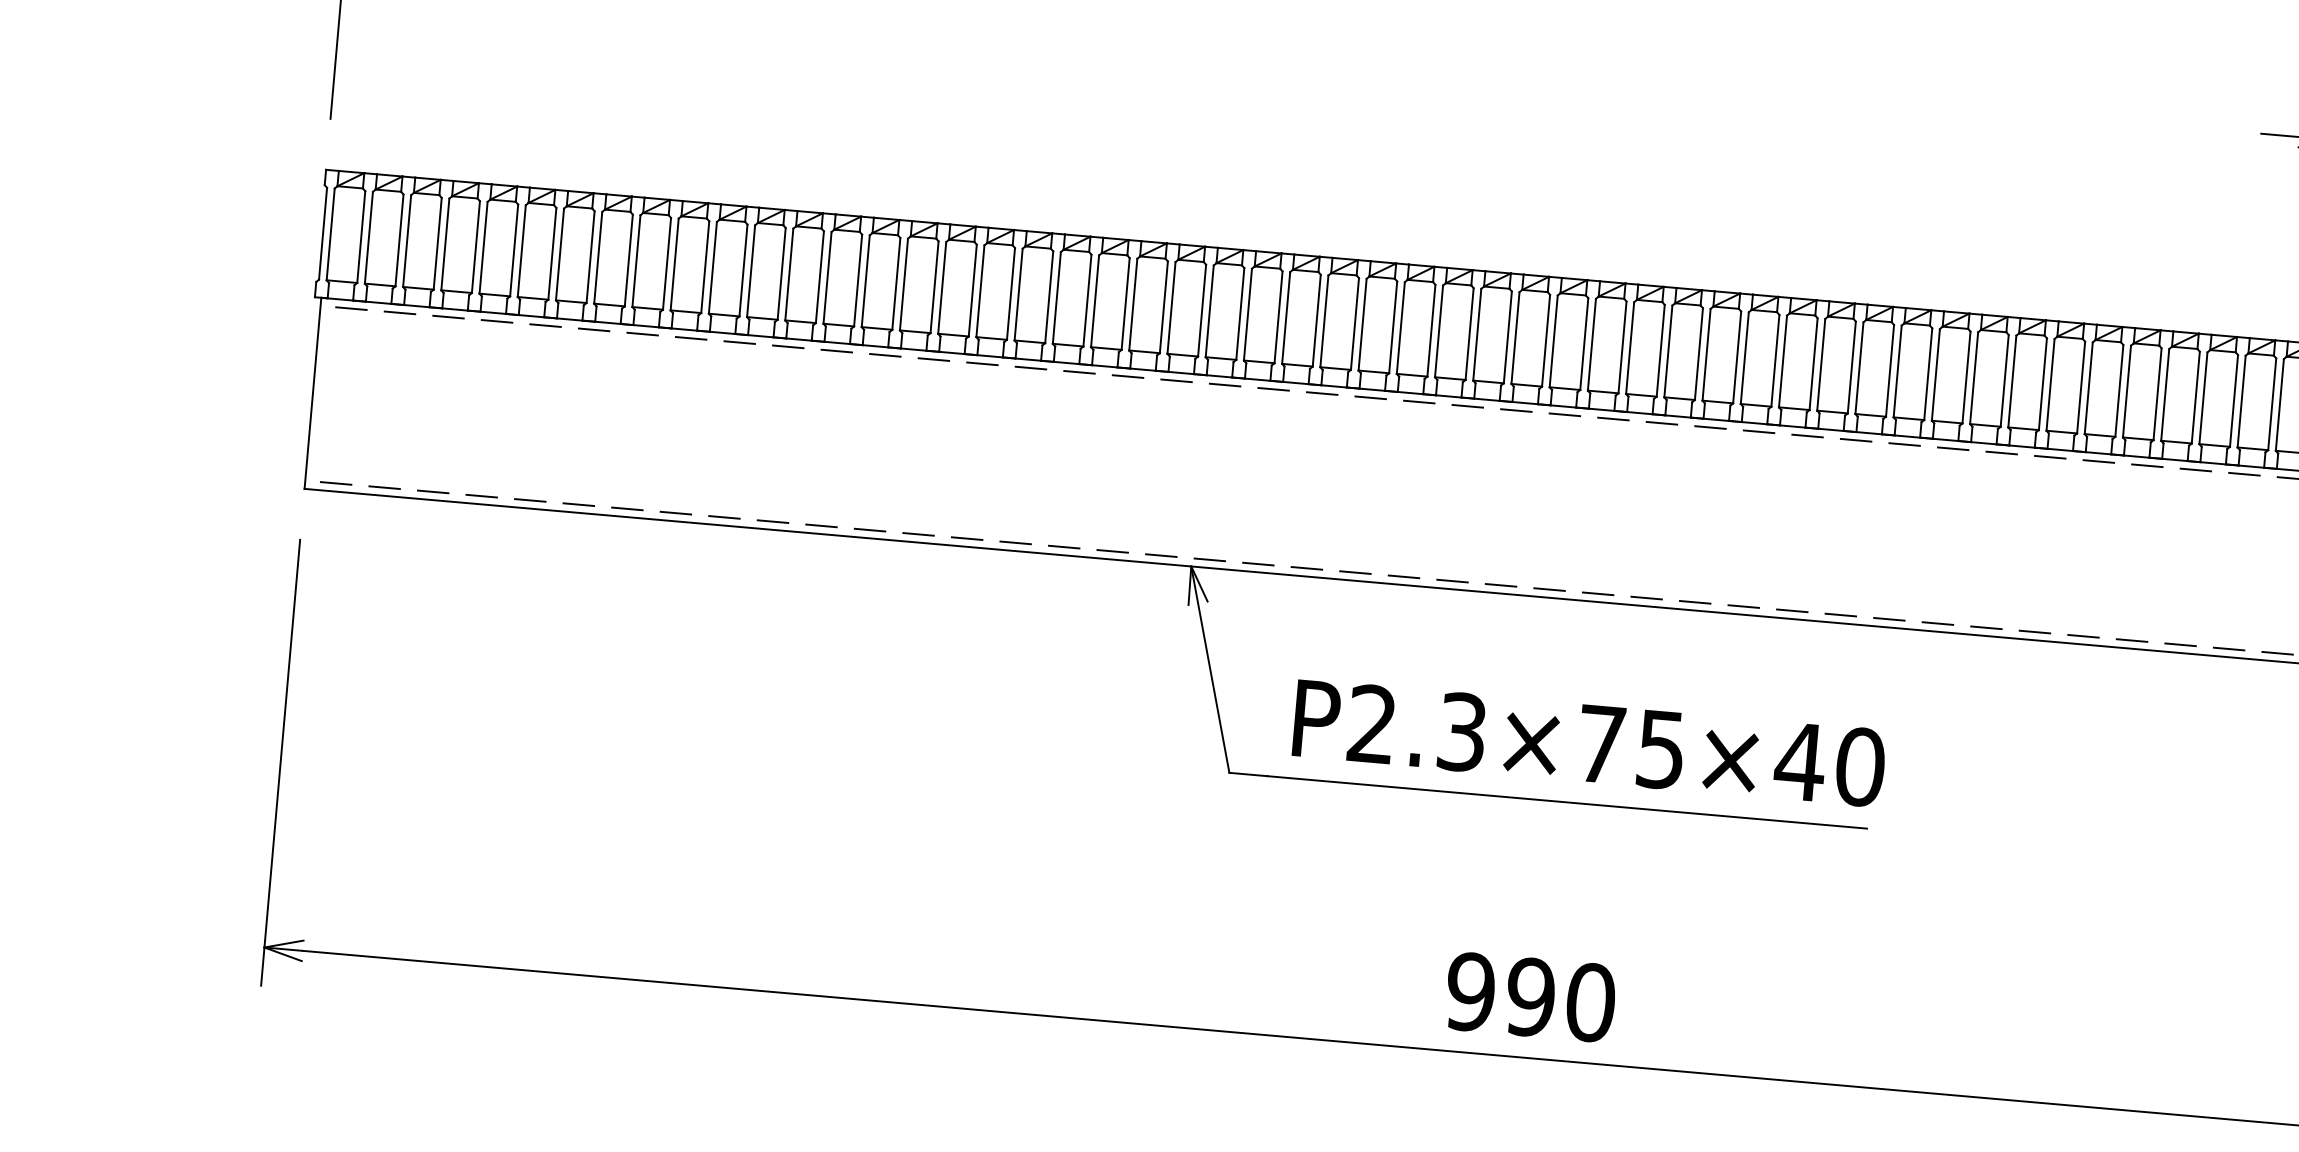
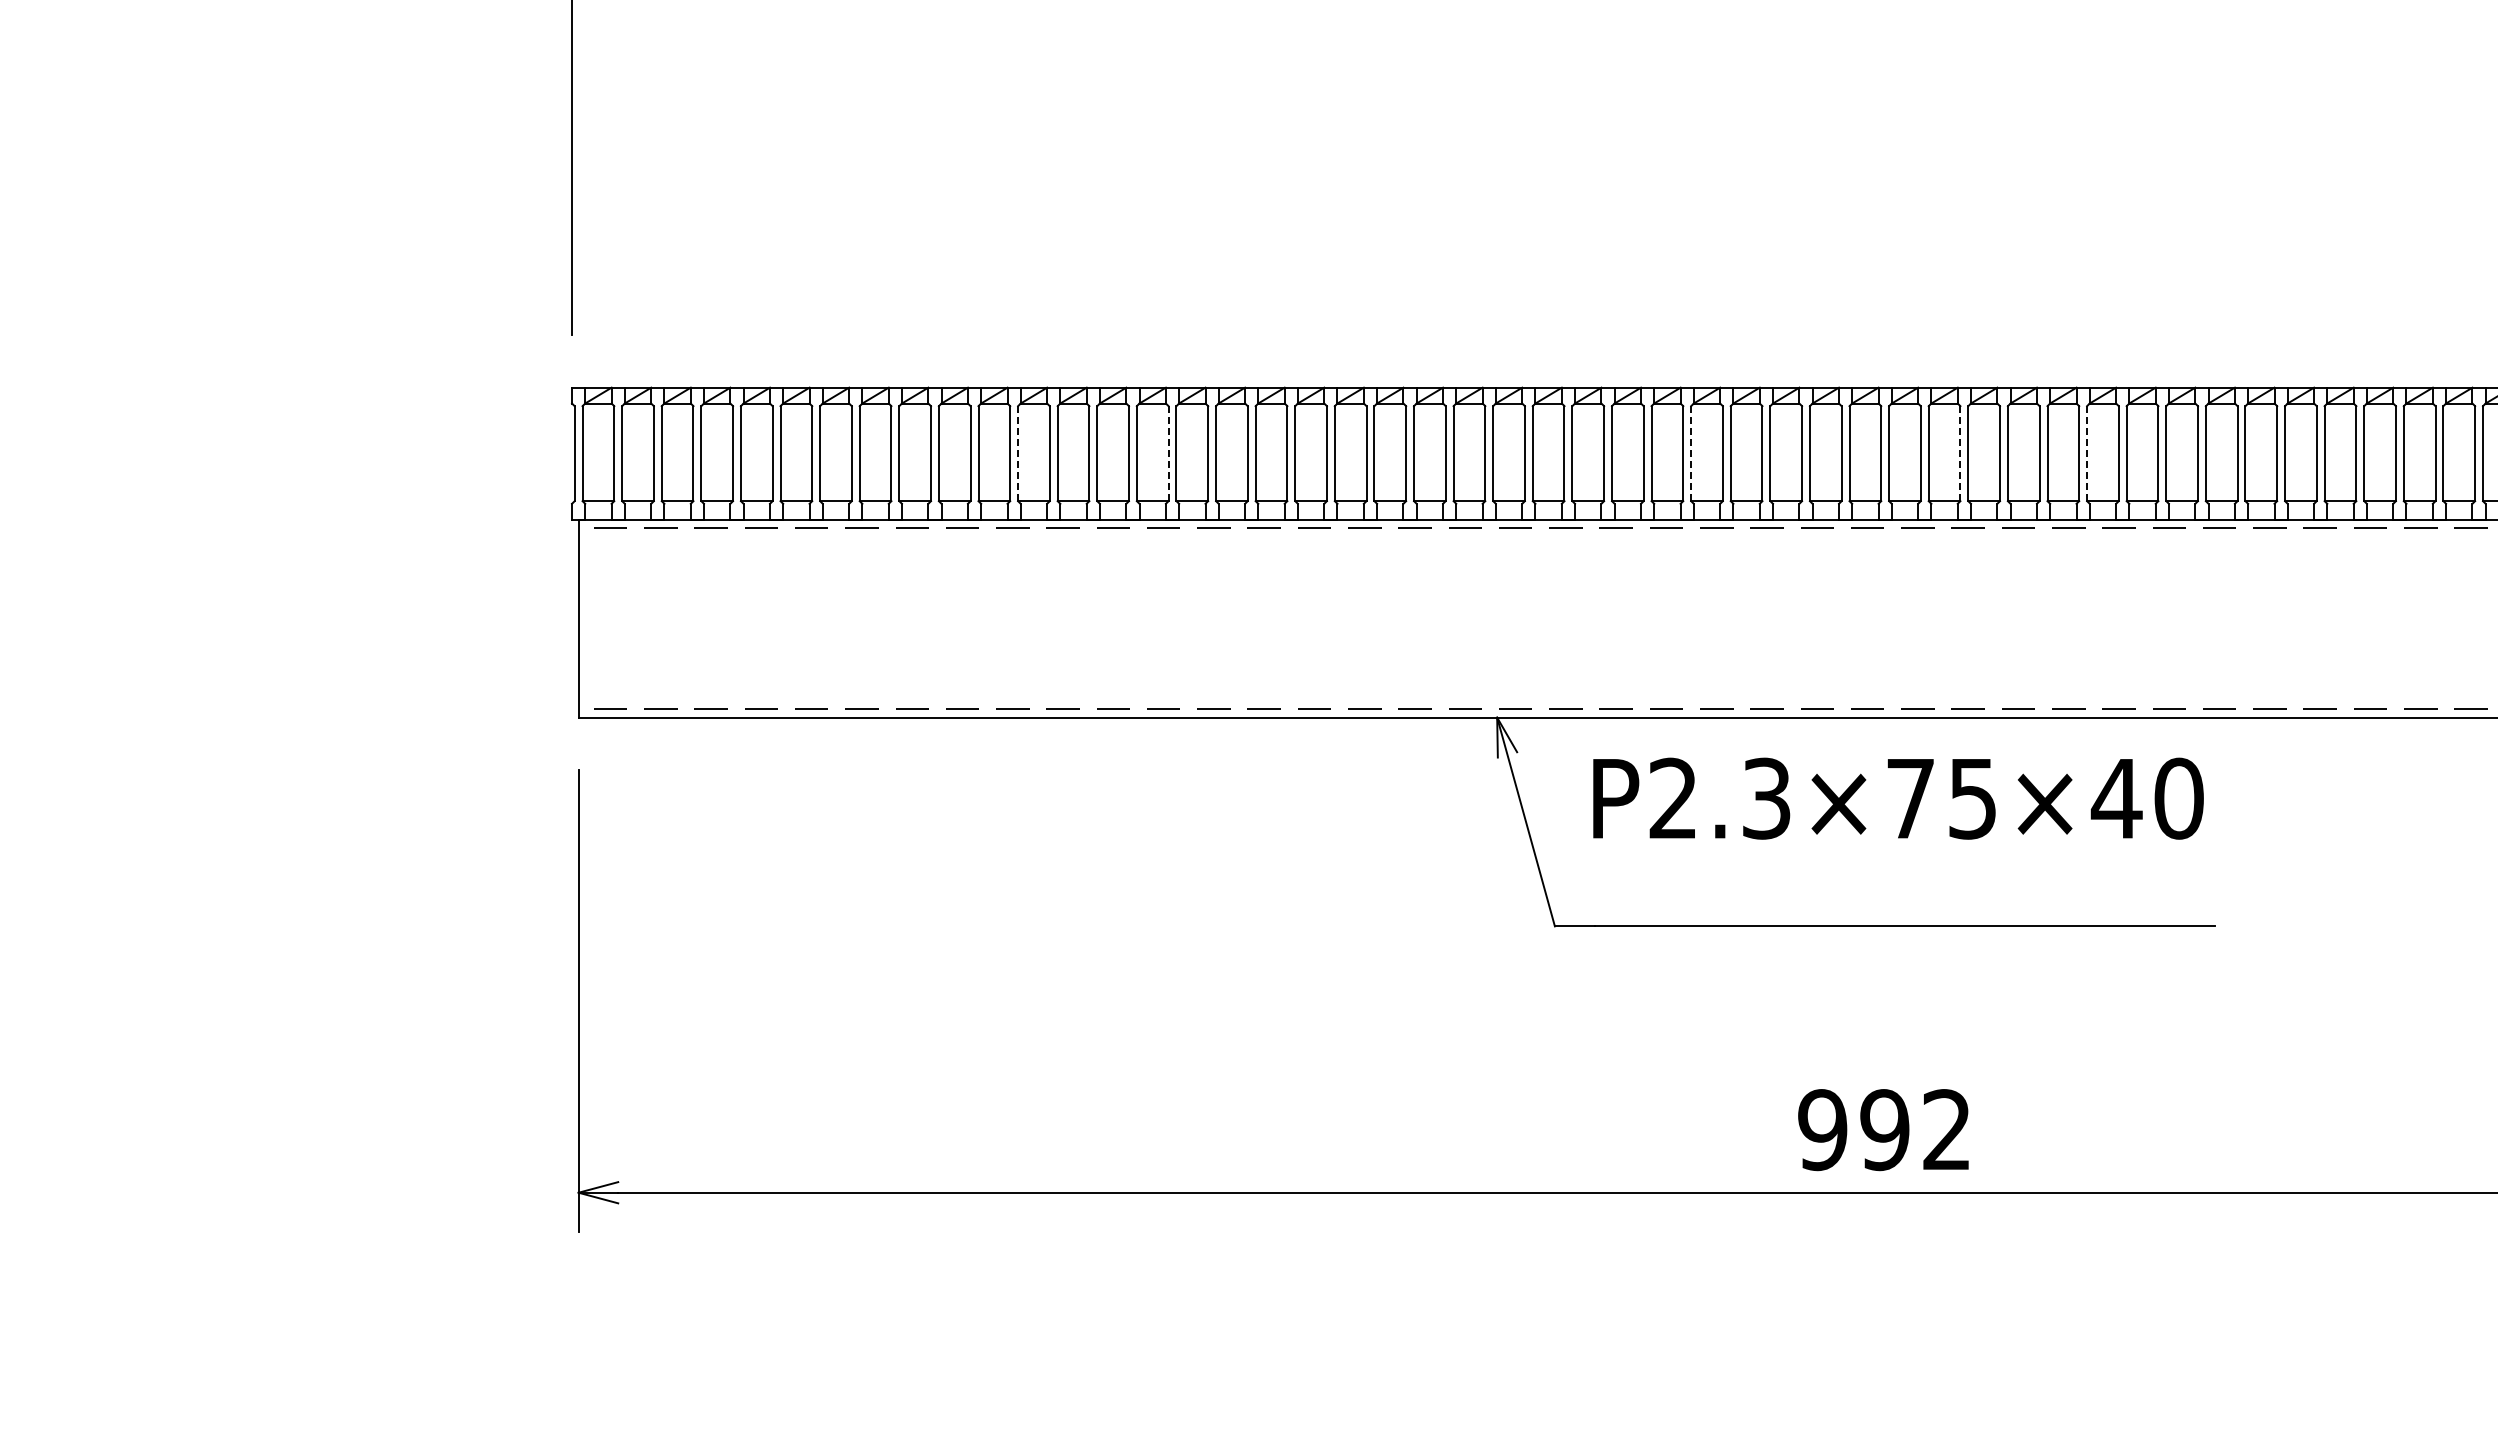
line: (751, 271) -> (1018, 453), solid -> dashed
line: (896, 283) -> (1168, 453), solid -> dashed
line: (1401, 327) -> (1691, 453), solid -> dashed
line: (1660, 350) -> (1960, 453), solid -> dashed
line: (1783, 361) -> (2087, 453), solid -> dashed
text: (1589, 743) -> (1898, 798), moved
text: (1590, 1002) -> (1946, 1130), 990 -> 992

